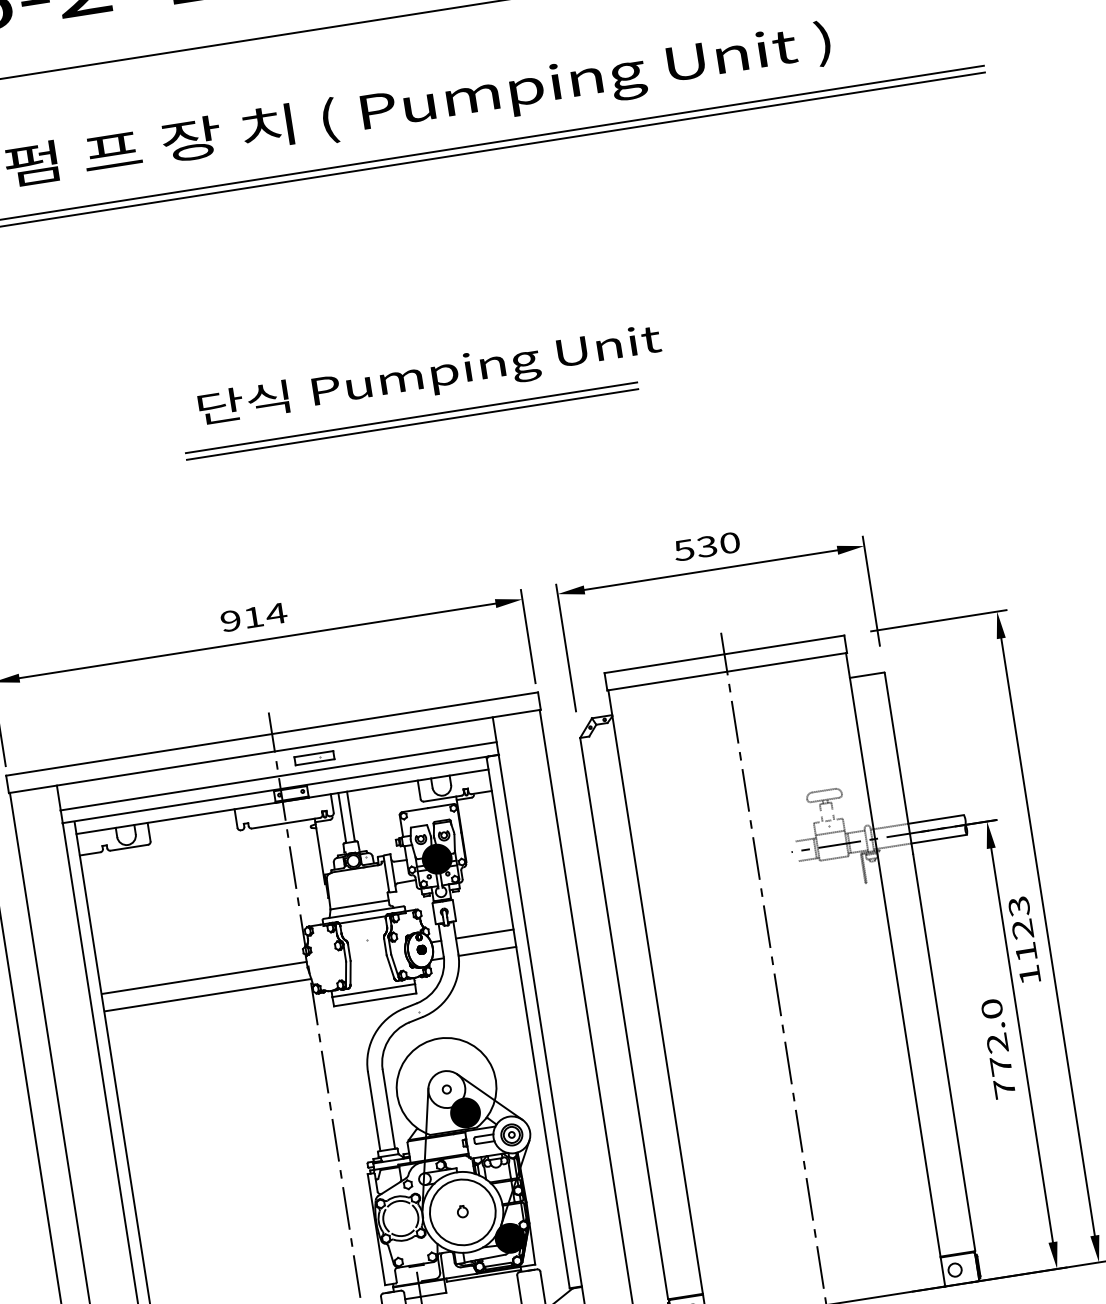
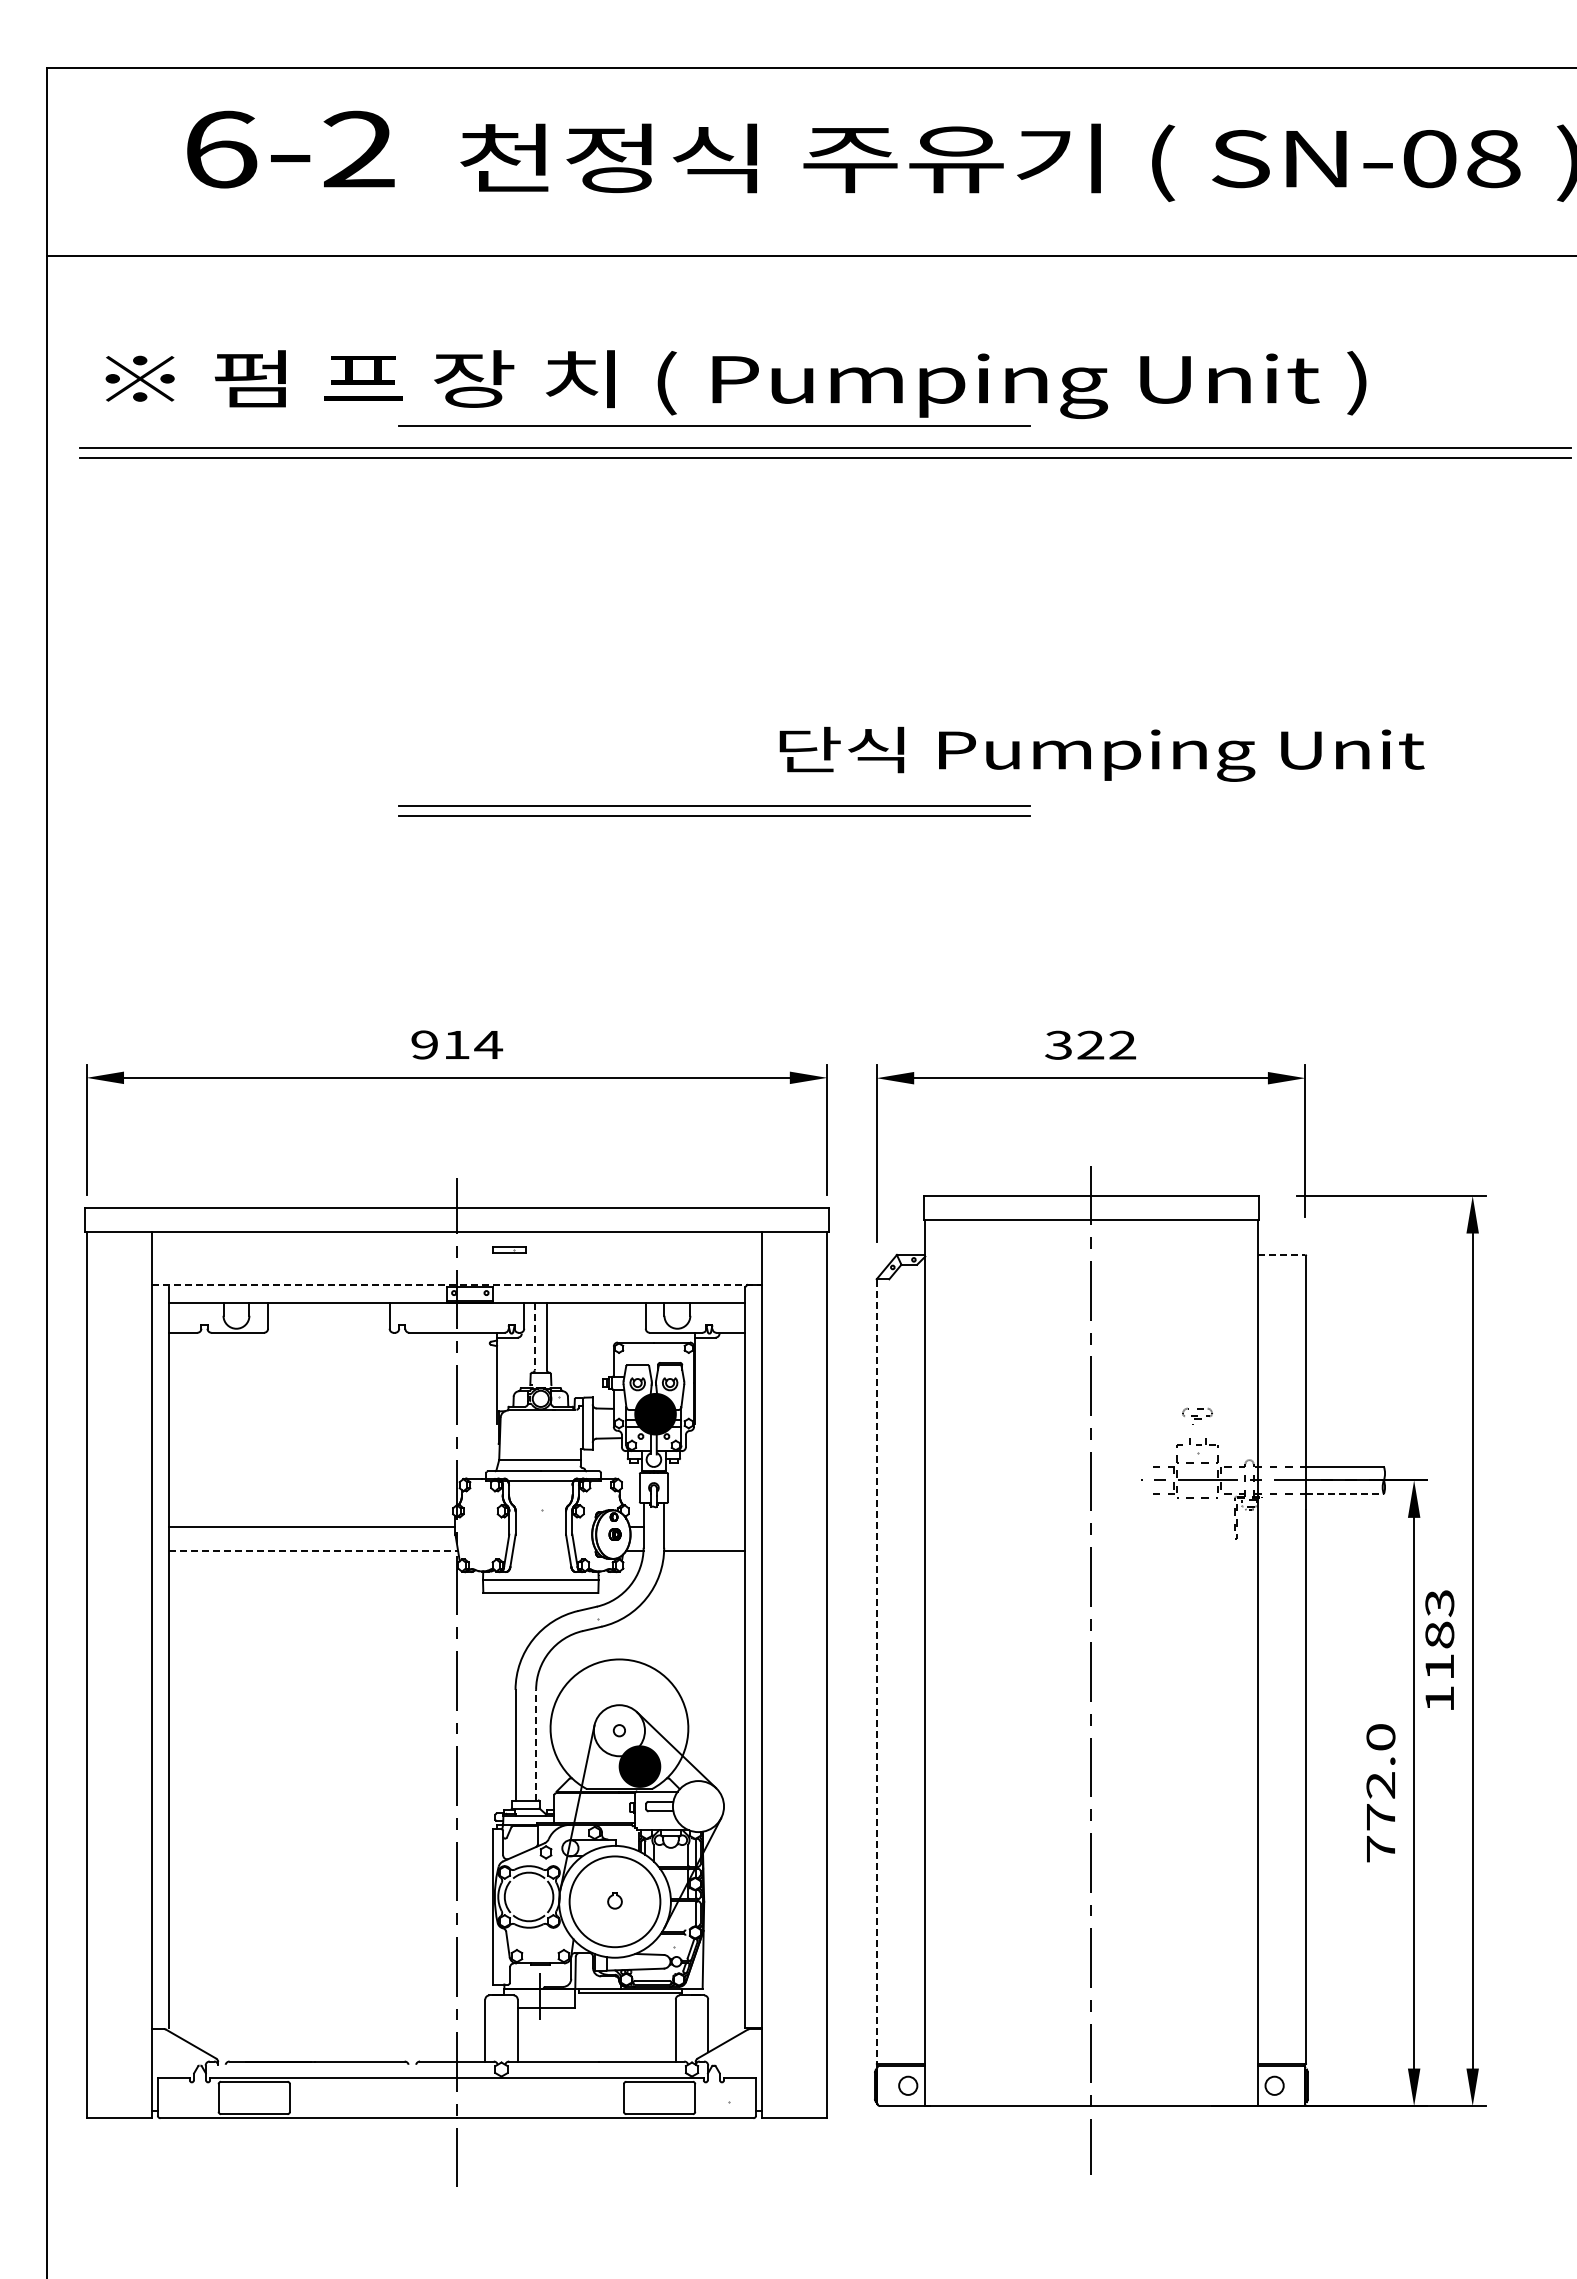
line: (368, 145) -> (714, 425), added
text: (429, 376) -> (1101, 753), moved
text: (706, 546) -> (1090, 1044), 530 -> 322
line: (867, 675) -> (1281, 1255), solid -> dashed
part: (314, 757) -> (509, 1249), size x0.6
line: (278, 776) -> (456, 1267), removed
line: (281, 788) -> (457, 1284), solid -> dashed
part: (825, 800) -> (1197, 1416), size x0.6
line: (341, 817) -> (534, 1336), solid -> dashed
line: (939, 839) -> (1345, 1494), solid -> dashed
text: (1022, 928) -> (1439, 1634), 1123 -> 1183
line: (484, 933) -> (704, 1526), removed
line: (208, 994) -> (314, 1550), solid -> dashed
line: (624, 1018) -> (876, 1671), solid -> dashed
line: (389, 1108) -> (536, 1744), solid -> dashed
part: (511, 1134) -> (698, 1806), removed
fill: (509, 1238) -> (673, 1947), removed

